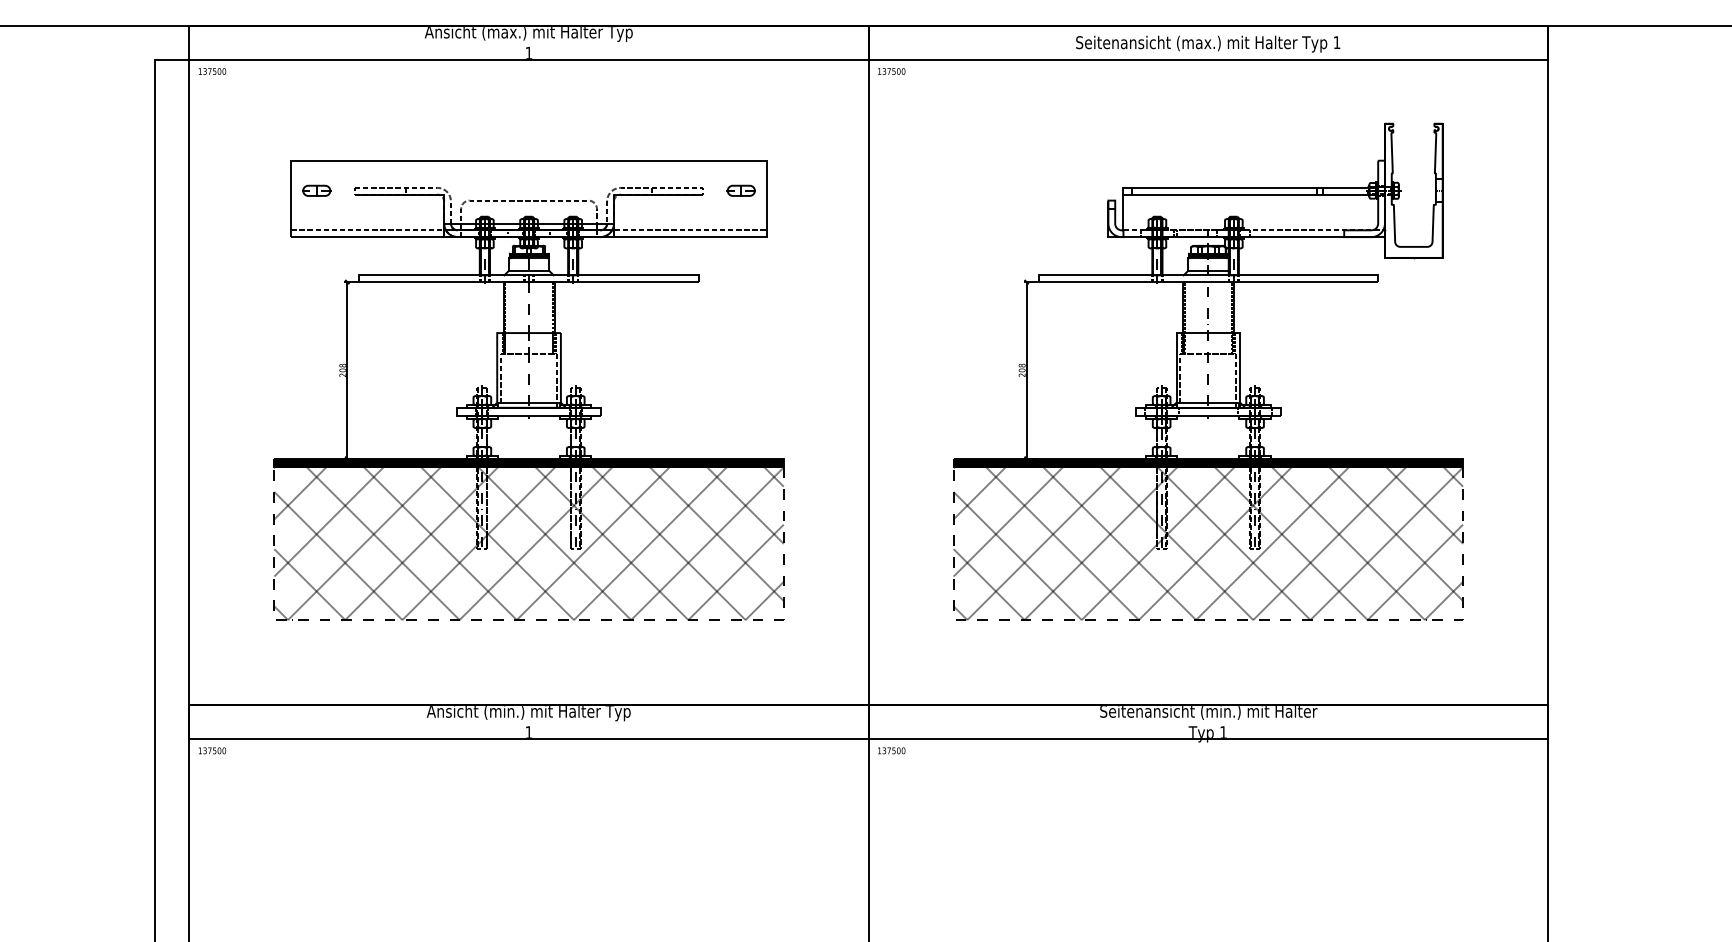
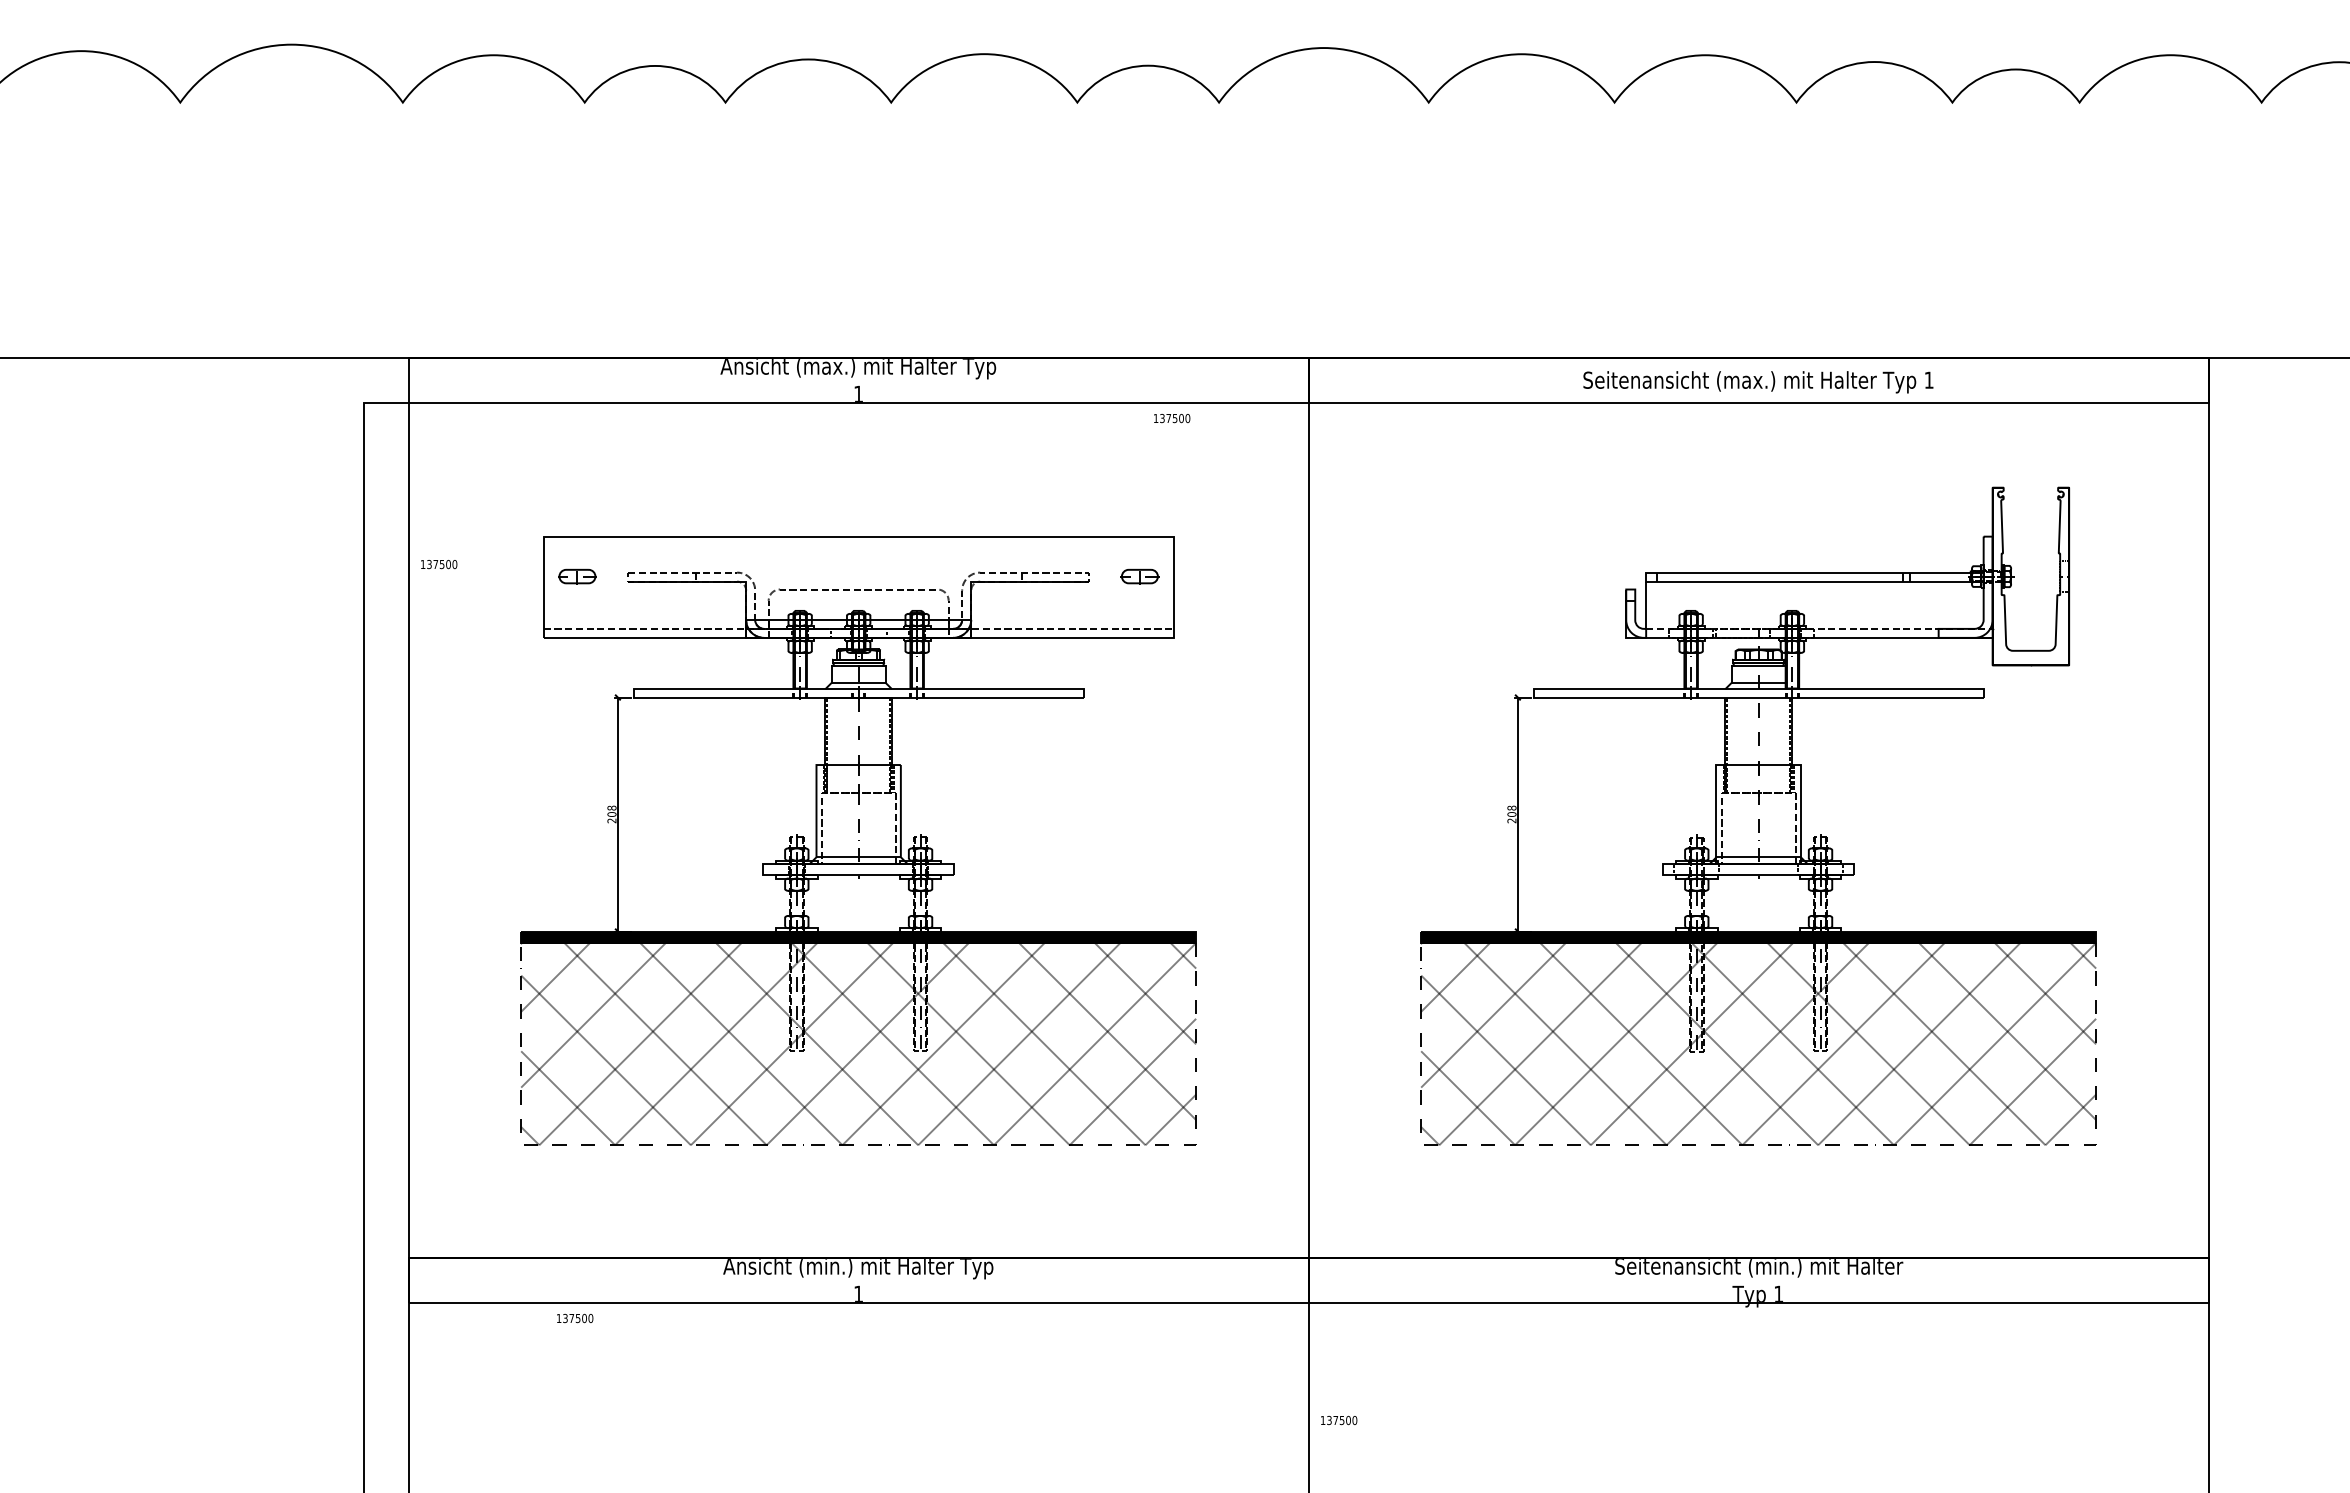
text: (212, 71) -> (439, 564), moved
text: (891, 71) -> (1172, 418), moved
text: (212, 750) -> (575, 1318), moved
text: (891, 750) -> (1339, 1420), moved

